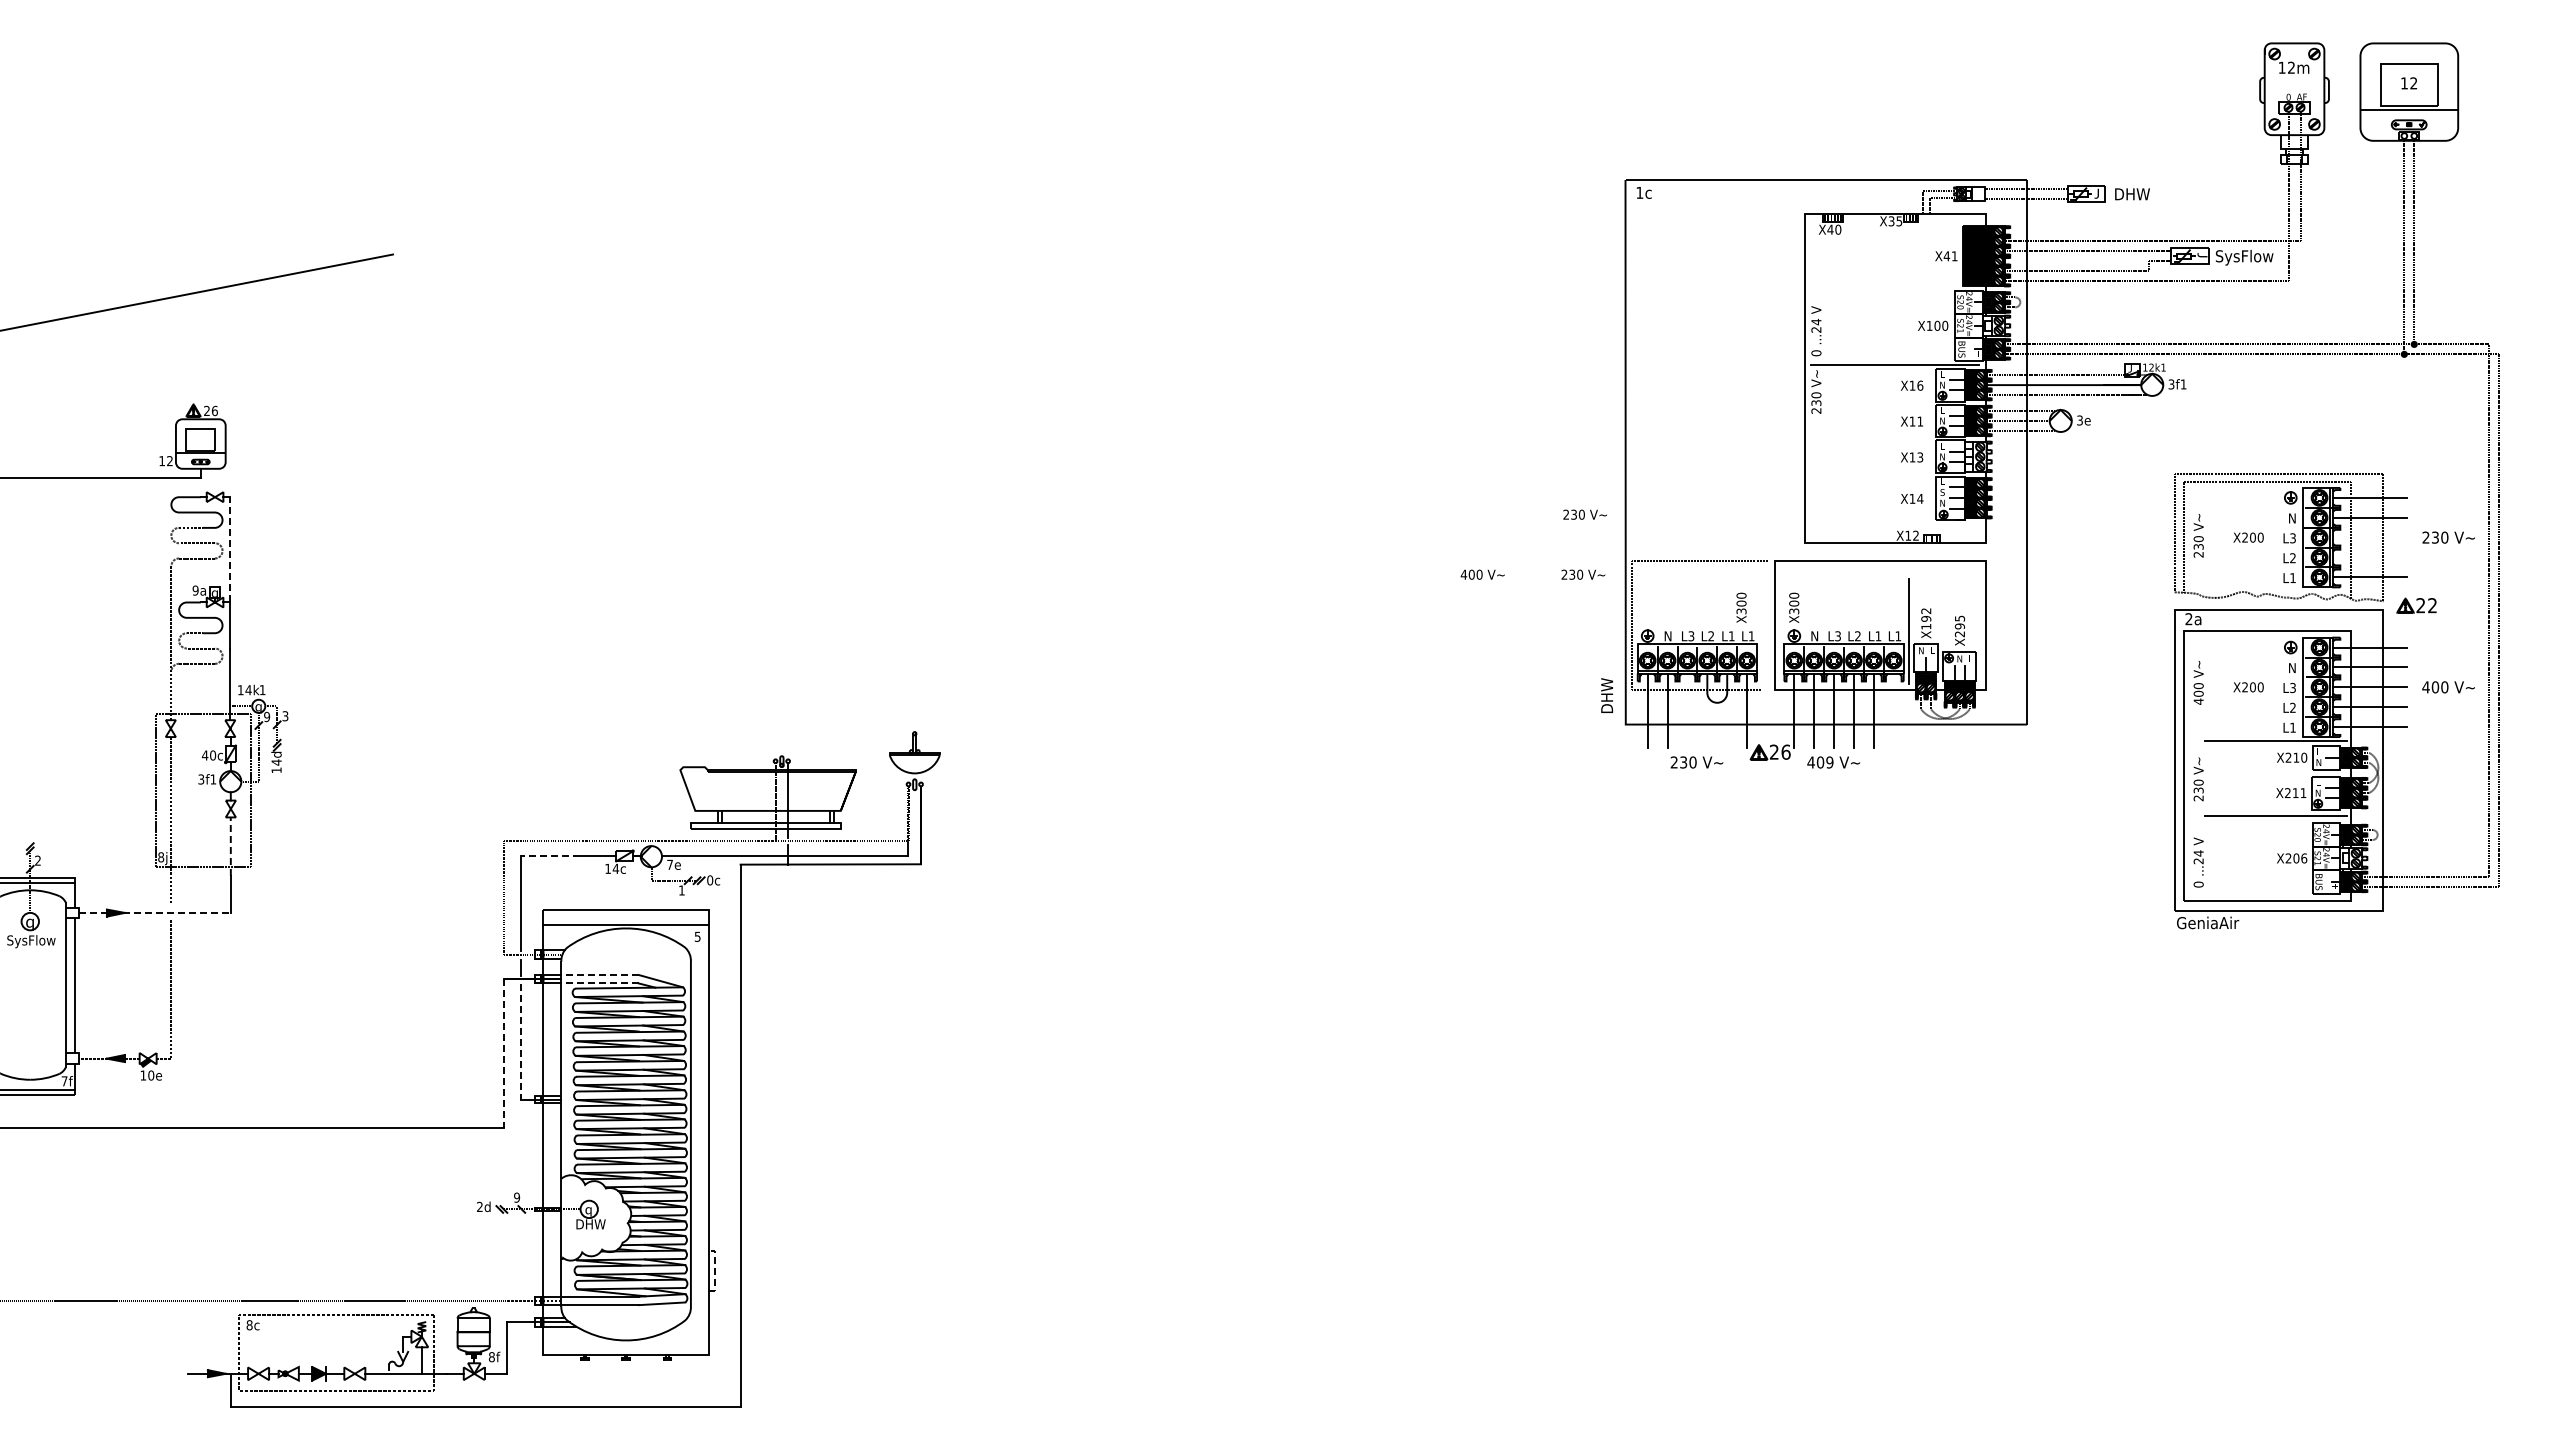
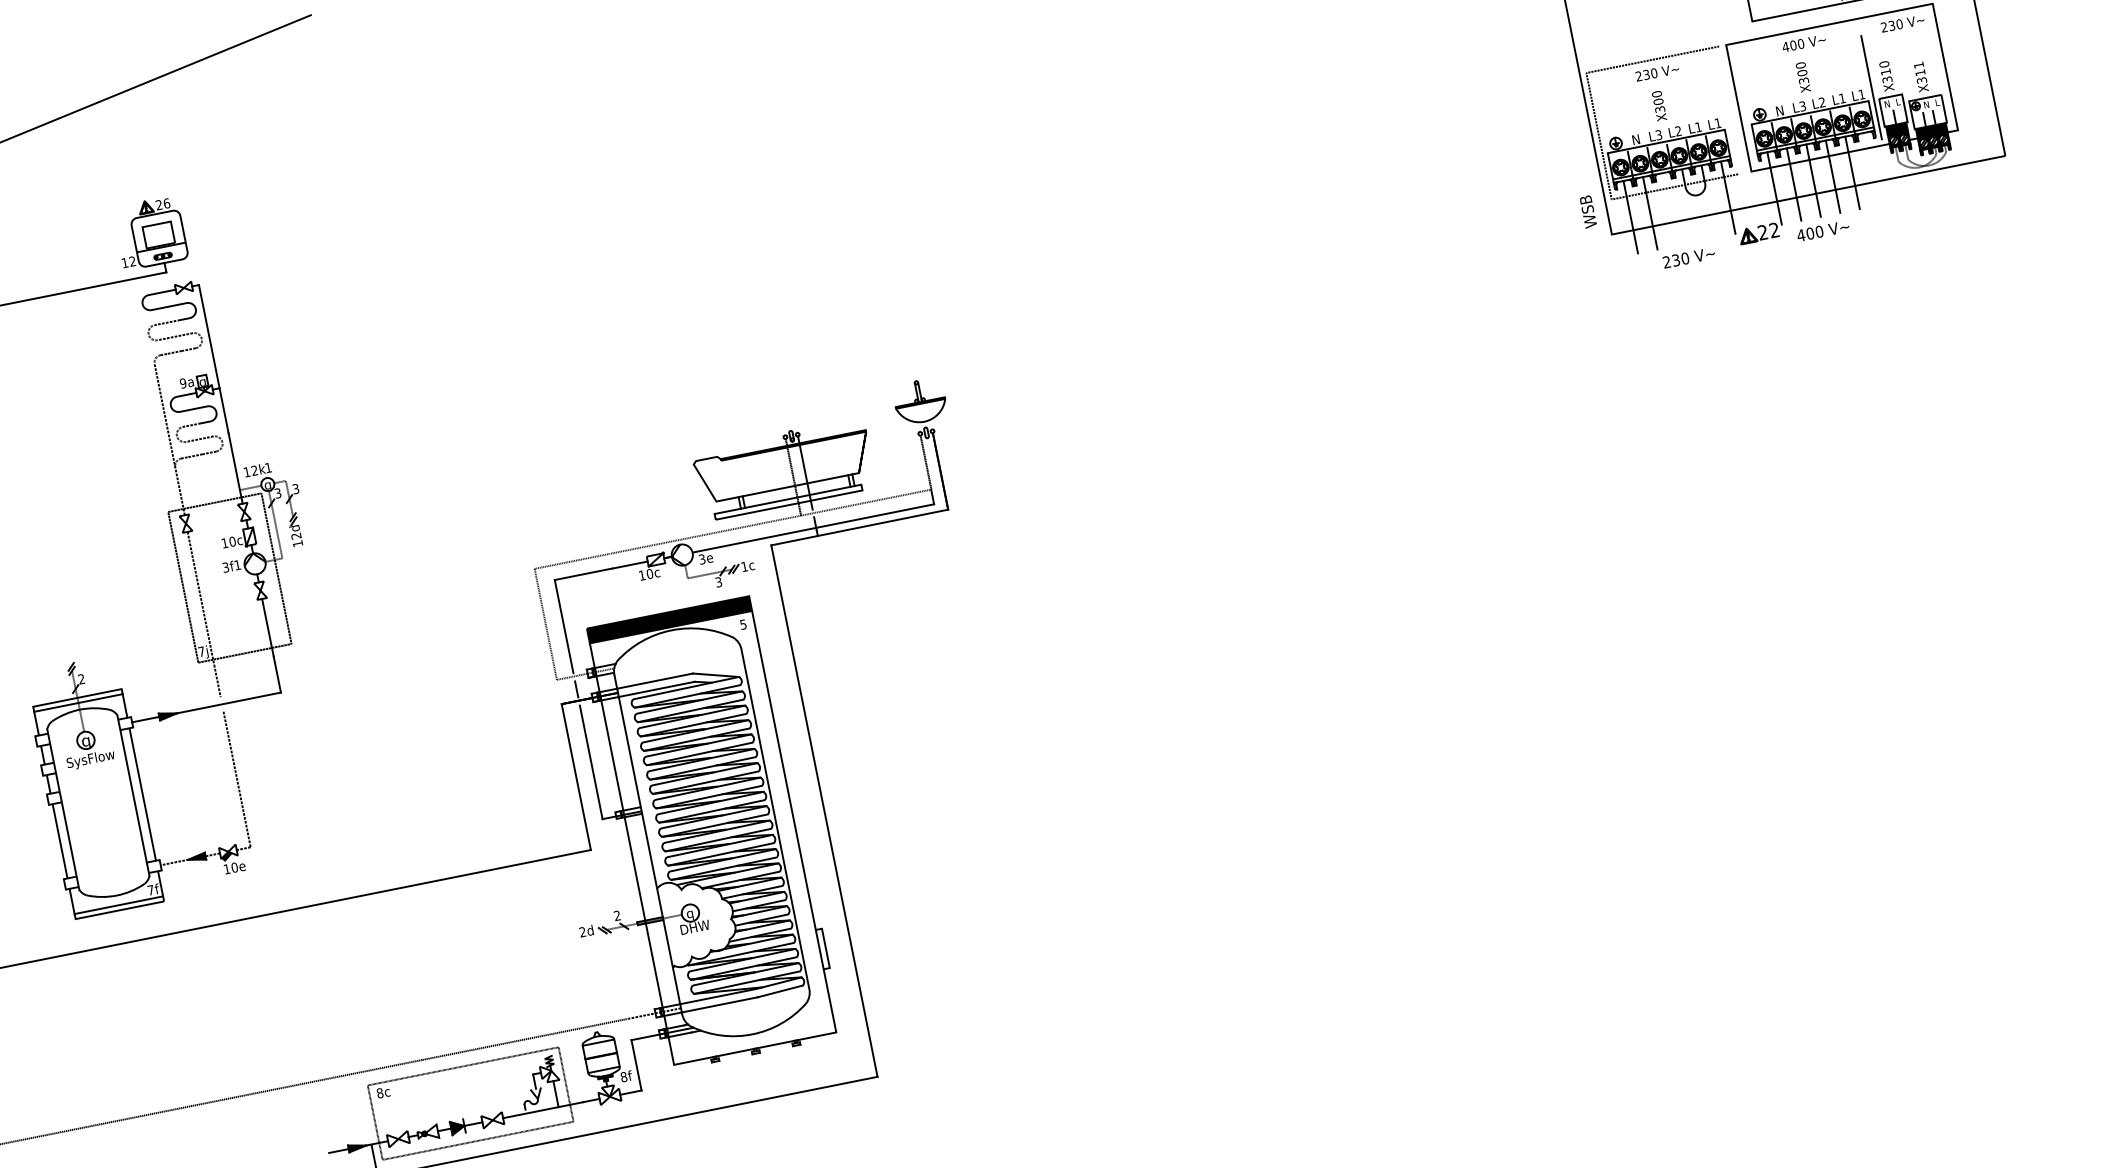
text: (1584, 514) -> (1656, 72), moved
line: (230, 549) -> (209, 336), dashed -> solid
text: (1532, 574) -> (1852, 33), moved
text: (1741, 607) -> (1659, 105), moved
text: (1794, 607) -> (1803, 76), moved
text: (1926, 618) -> (1886, 71), X192 -> X310
text: (1959, 626) -> (1919, 73), X295 -> X311
text: (248, 690) -> (254, 471), 14k -> 12k
text: (1607, 695) -> (1588, 209), DHW -> WSB
text: (267, 716) -> (278, 492), 9 -> 3
text: (1785, 751) -> (1773, 229), 26 -> 22
text: (204, 755) -> (224, 543), 40c -> 10c
text: (276, 762) -> (296, 536), 14d -> 12d
text: (1829, 762) -> (1819, 231), 409 -> 400
line: (230, 846) -> (267, 627), dashed -> solid
line: (550, 856) -> (583, 574), dashed -> solid
text: (161, 857) -> (202, 651), 8j -> 7j
text: (669, 864) -> (701, 559), 7e -> 3e
text: (615, 868) -> (649, 573), 14c -> 10c
text: (710, 880) -> (744, 566), 0c -> 1c
text: (681, 890) -> (718, 582), 1 -> 3
line: (155, 912) -> (206, 706), dashed -> solid
fill: (625, 917) -> (668, 619), added
line: (600, 974) -> (655, 680), dashed -> solid
line: (600, 983) -> (657, 689), dashed -> solid
line: (521, 1042) -> (591, 762), dashed -> solid
line: (503, 1054) -> (576, 778), dashed -> solid
text: (517, 1197) -> (617, 915), 9 -> 2
line: (715, 1270) -> (826, 948), dashed -> solid

